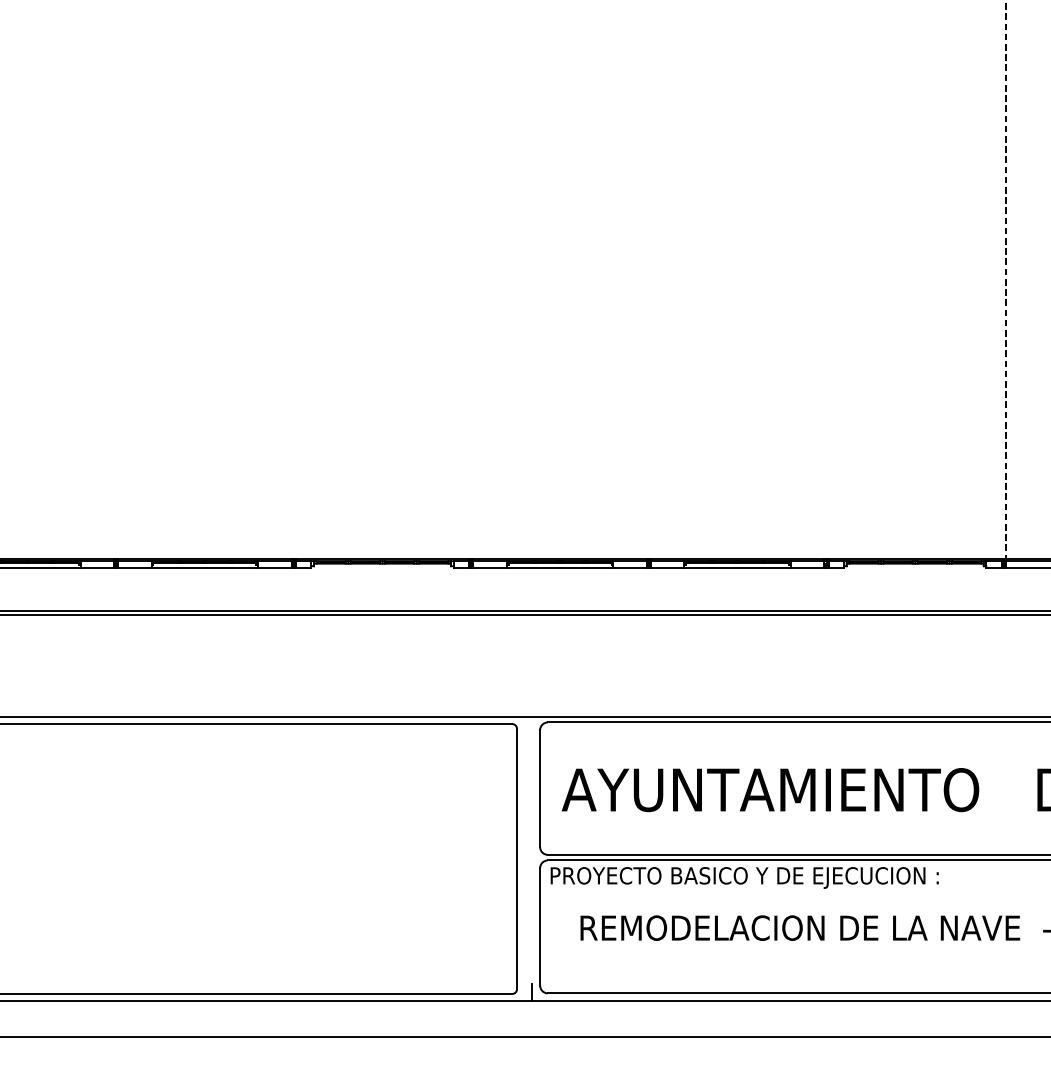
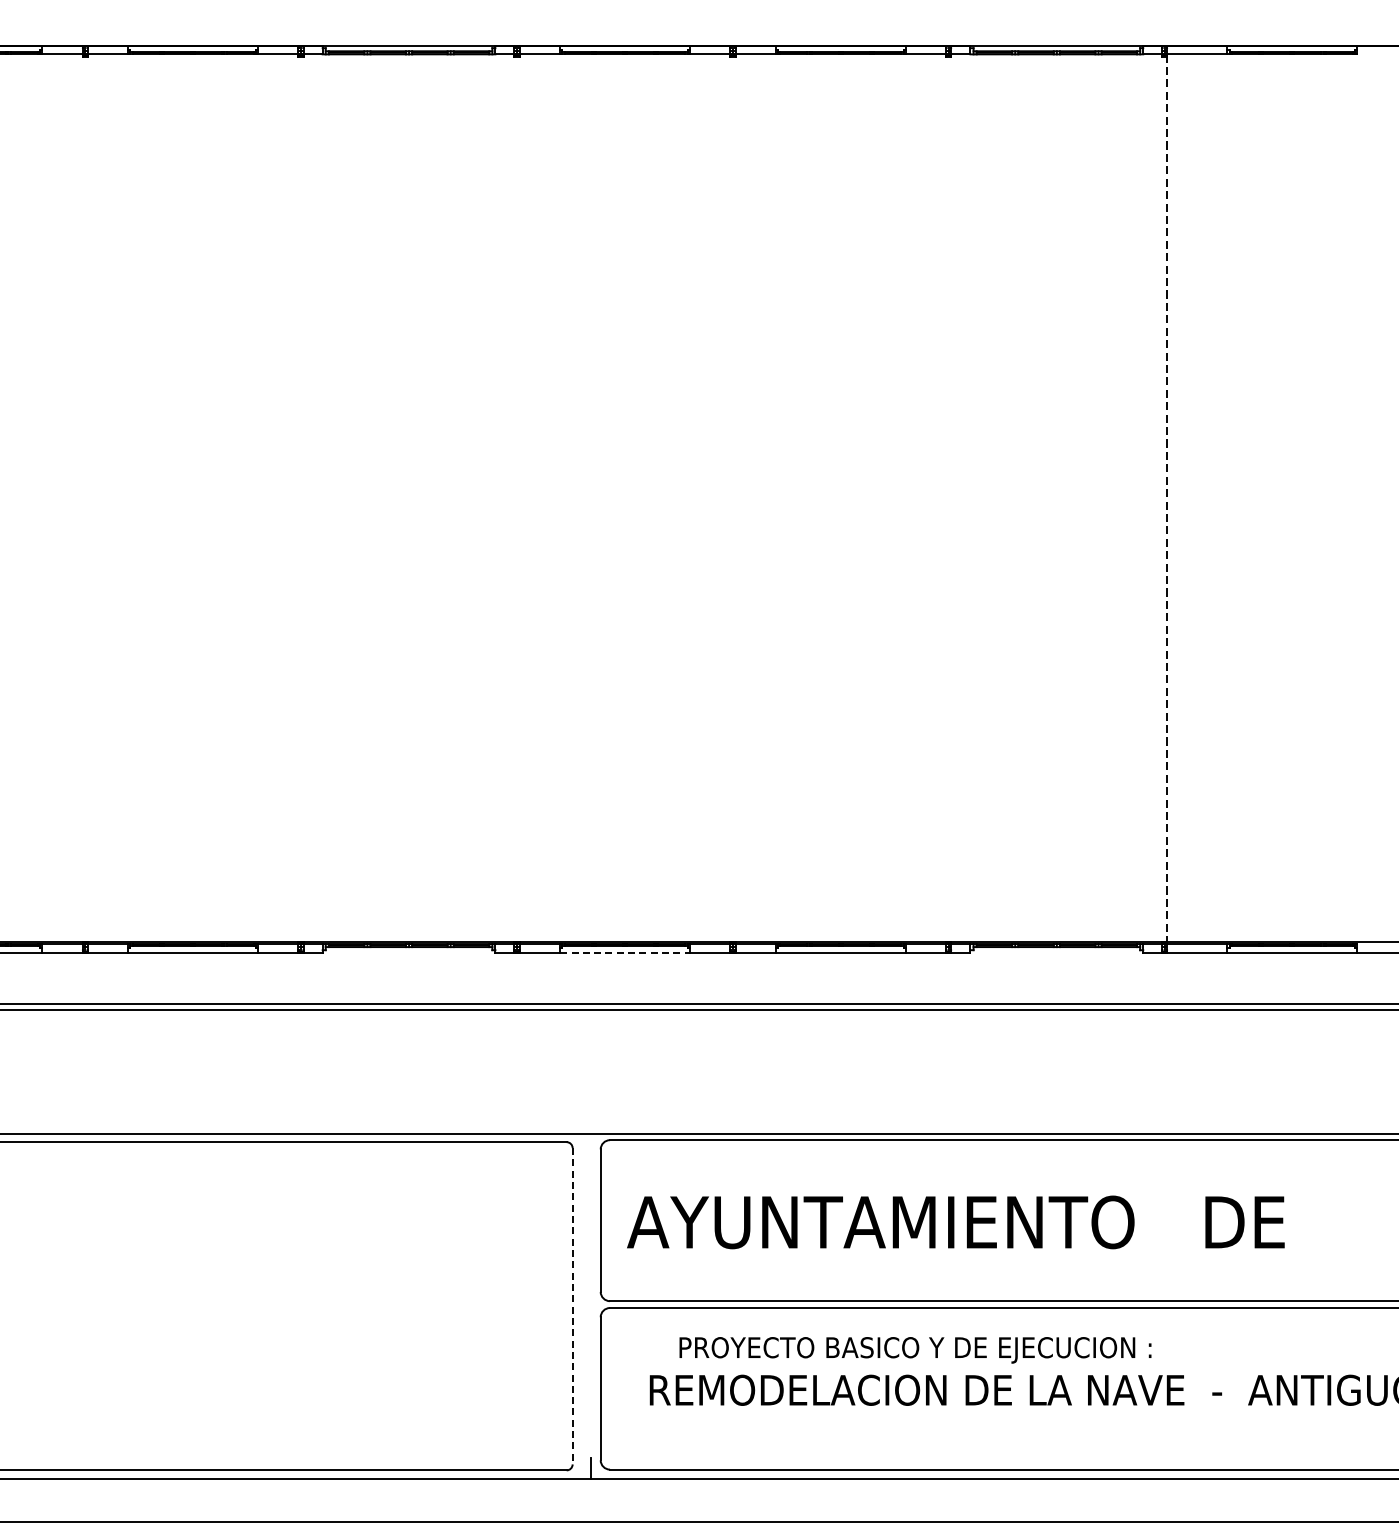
line: (559, 568) -> (624, 952), solid -> dashed
line: (516, 859) -> (572, 1306), solid -> dashed
text: (744, 878) -> (915, 1350), moved

